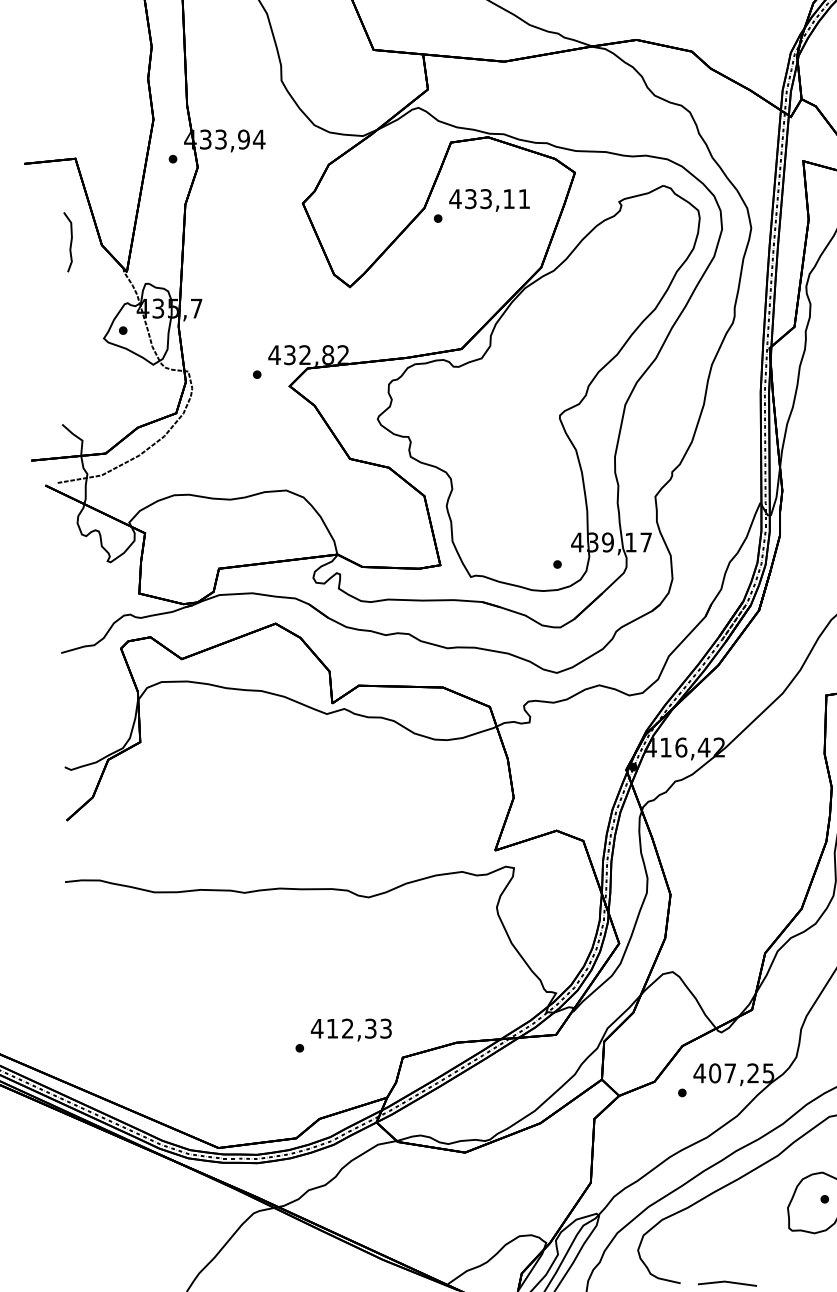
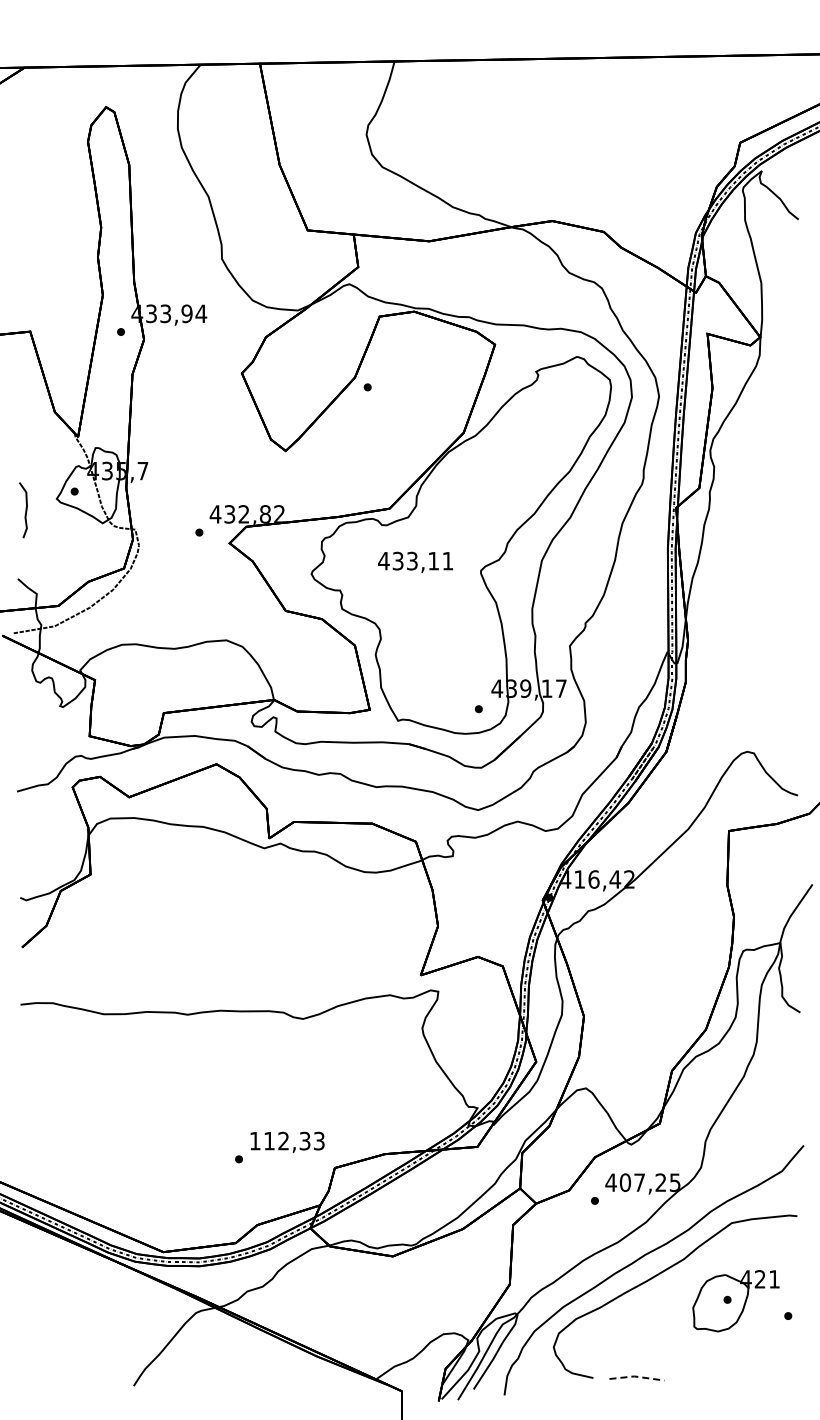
text: (489, 199) -> (415, 561), moved
curve: (70, 242) -> (25, 510), moved
text: (317, 1029) -> (255, 1141), 412,33 -> 112,33
line: (726, 1281) -> (636, 1376), solid -> dashed

